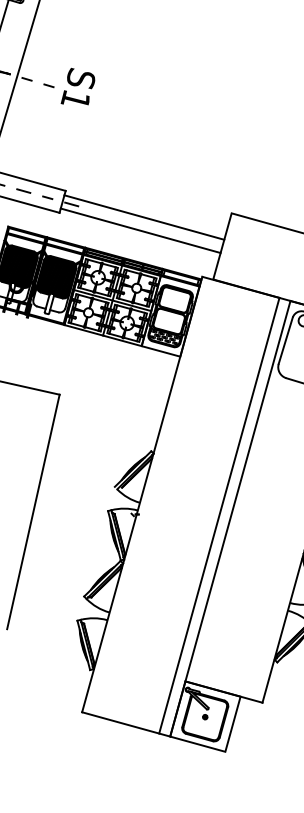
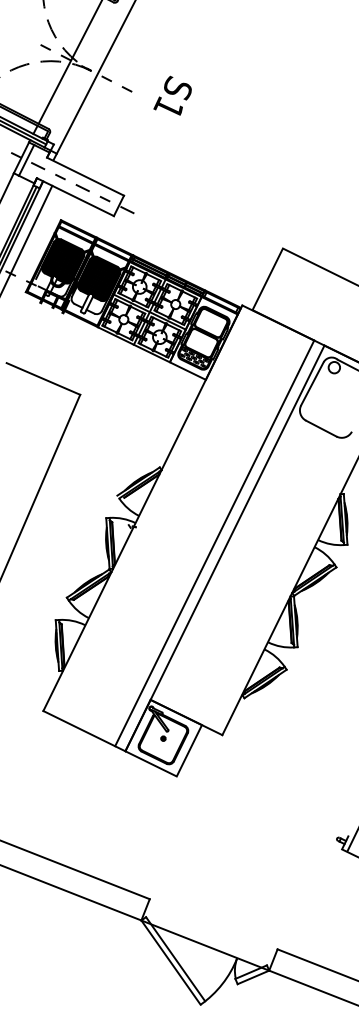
text: (77, 86) -> (172, 95), moved
line: (144, 217) -> (196, 236), removed
line: (139, 230) -> (189, 248), removed

